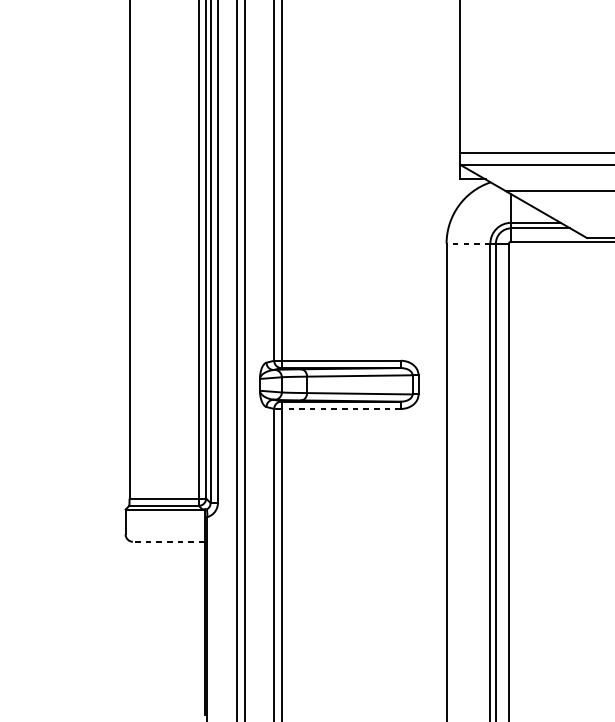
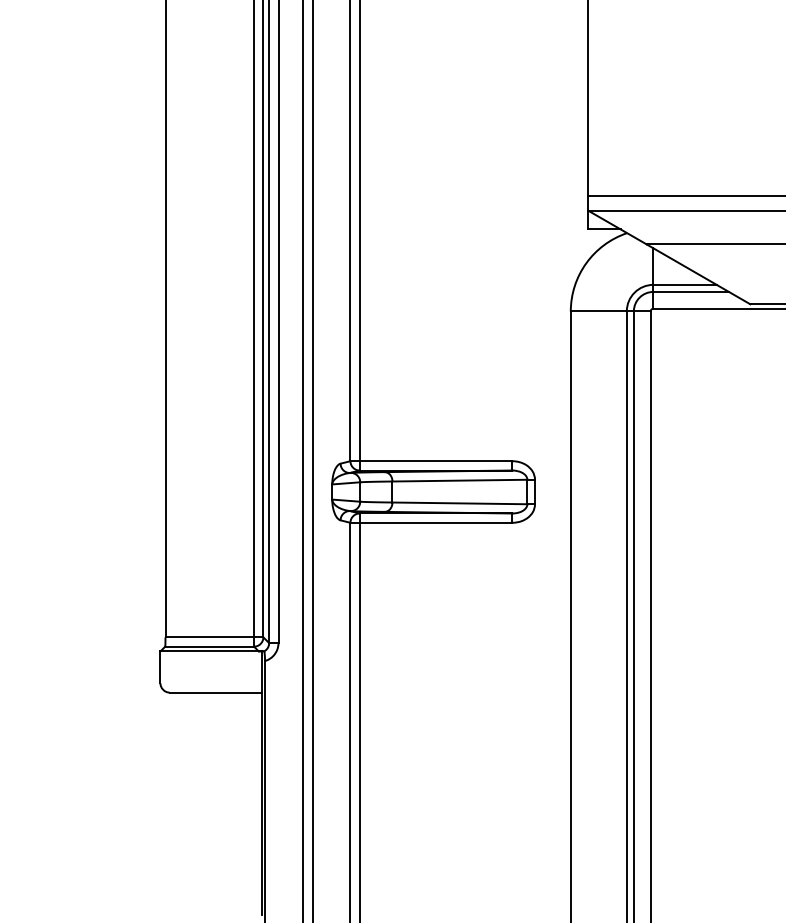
line: (468, 243) -> (598, 311), dashed -> solid
line: (340, 408) -> (435, 522), dashed -> solid
line: (168, 541) -> (215, 692), dashed -> solid

